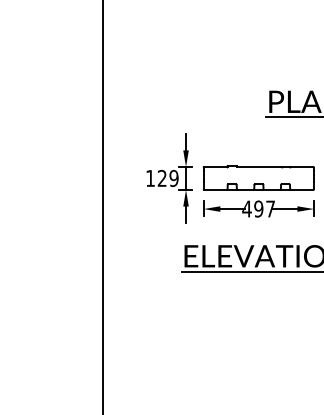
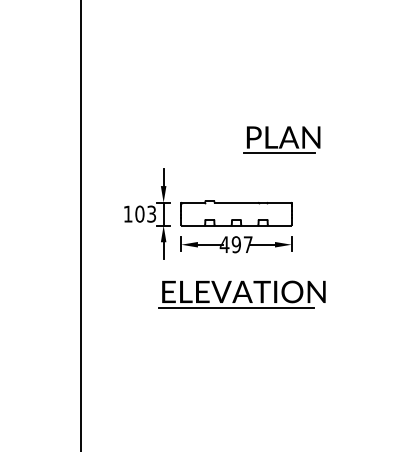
text: (167, 177) -> (145, 213), 129 -> 103

